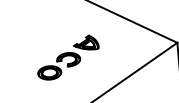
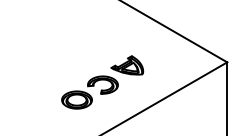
part: (68, 57) -> (102, 82), moved

